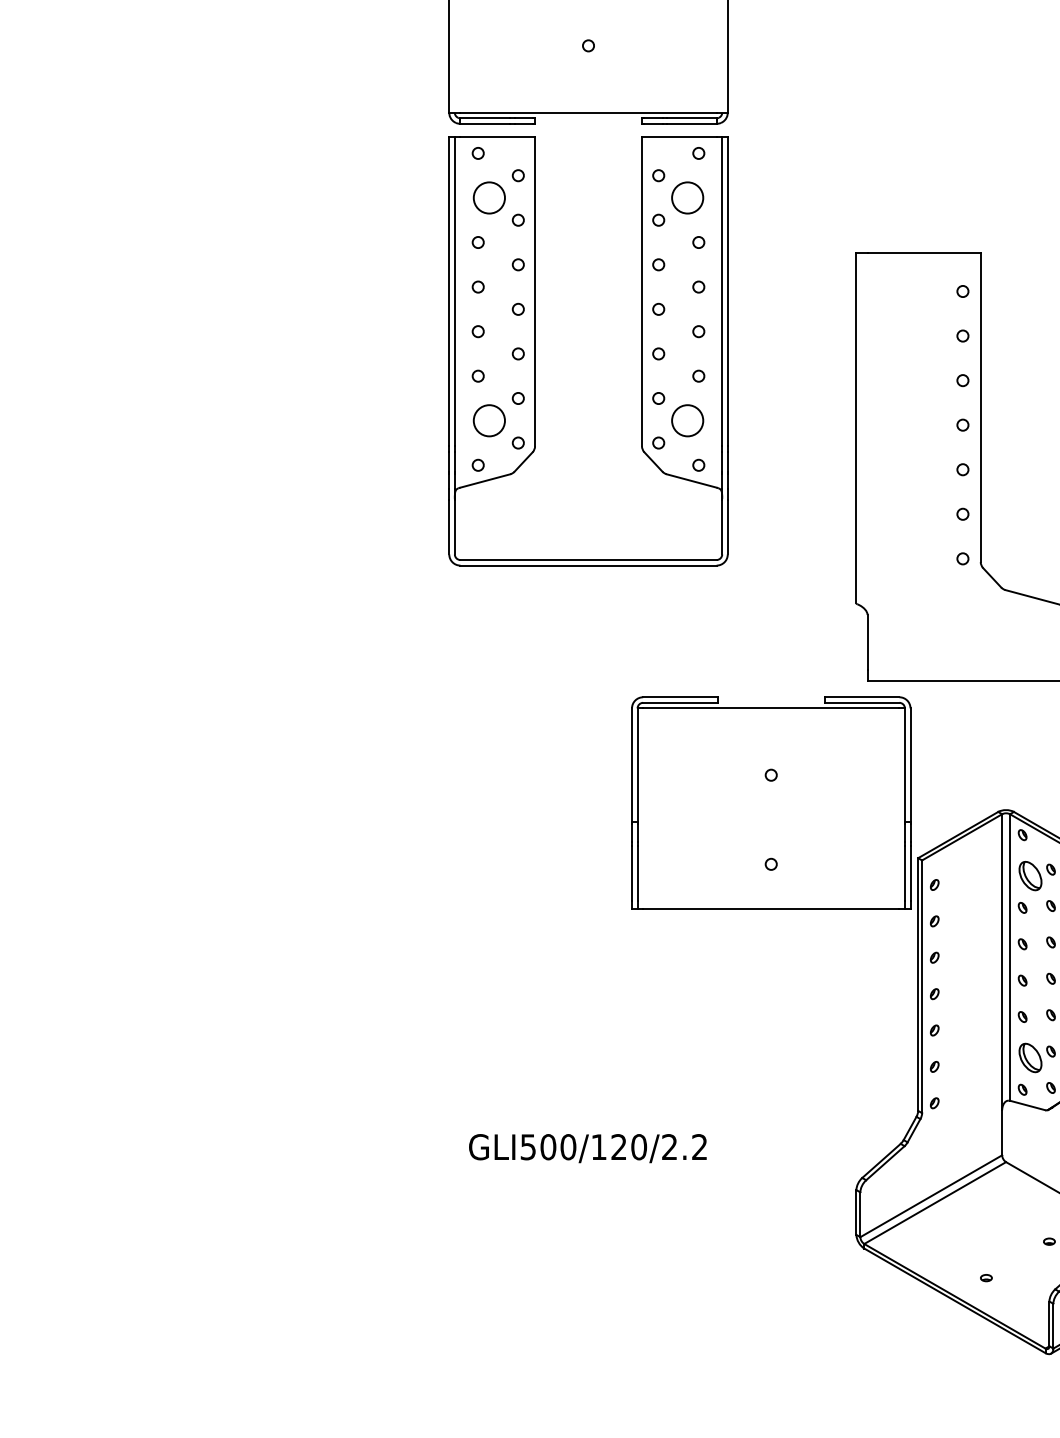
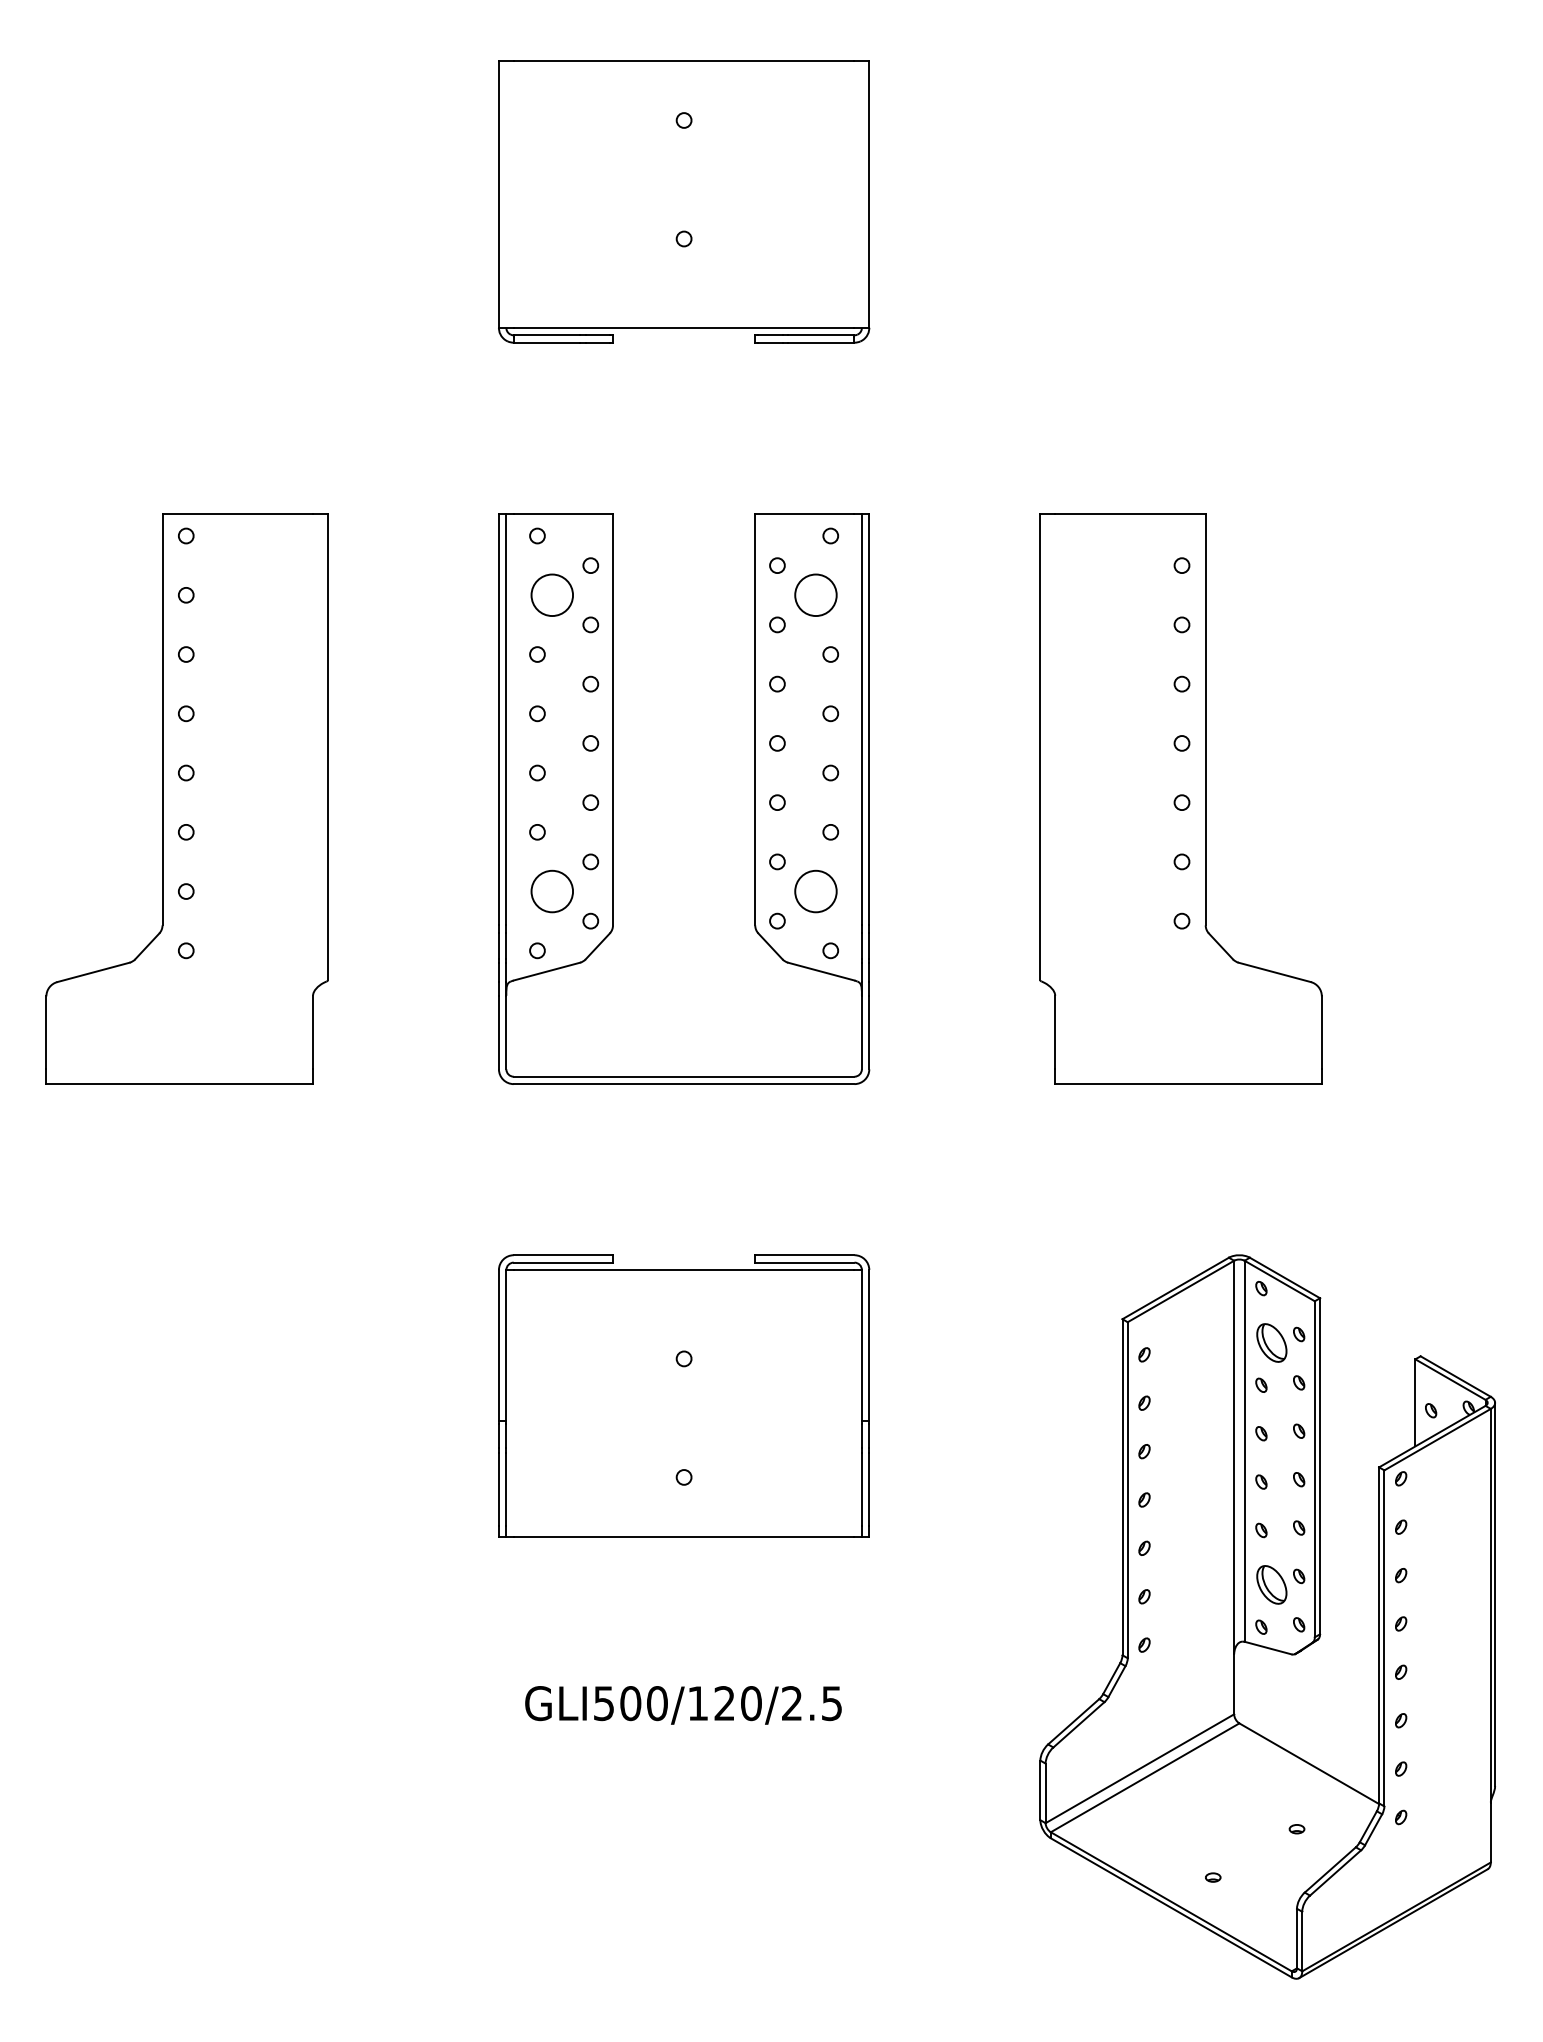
part: (641, 350) -> (754, 798), moved
part: (214, 466) -> (186, 798), added
part: (771, 802) -> (684, 1395), moved
text: (699, 1147) -> (831, 1703), GLI500/120/2.2 -> GLI500/120/2.5

